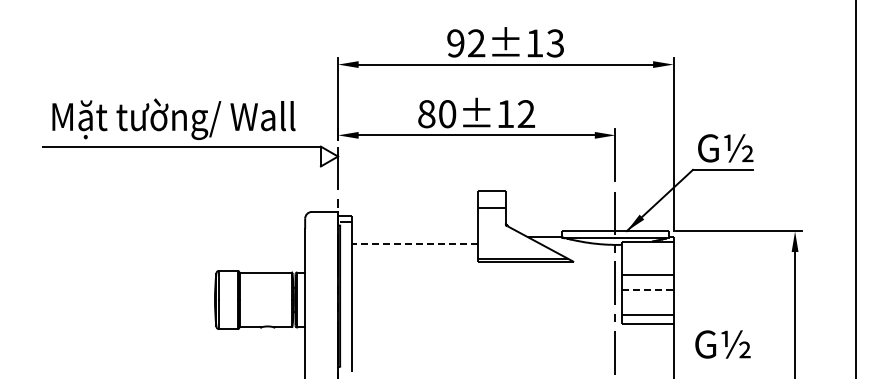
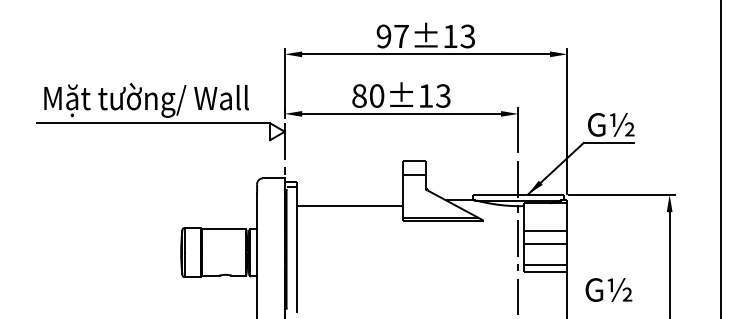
text: (476, 43) -> (401, 36), 92±13 -> 97±13
text: (526, 114) -> (443, 96), 80±12 -> 80±13
line: (414, 244) -> (349, 205), dashed -> solid
line: (647, 289) -> (545, 243), dashed -> solid

